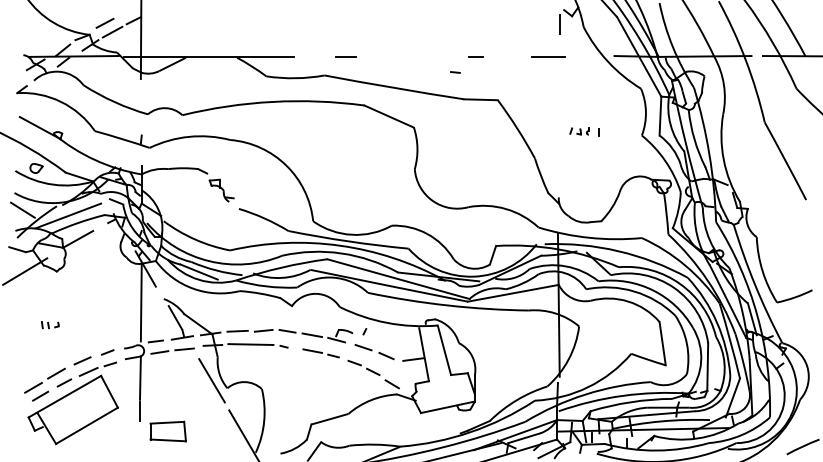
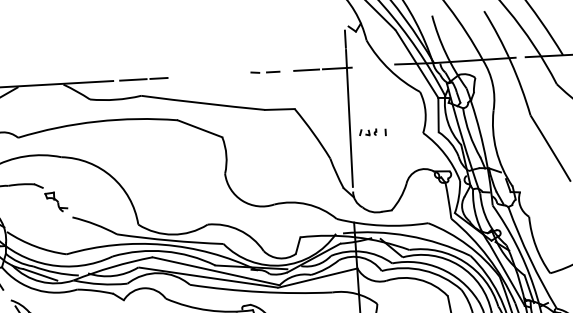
line: (316, 56) -> (133, 79), added
line: (513, 56) -> (306, 69), added
line: (455, 72) -> (255, 72), moved
line: (558, 114) -> (348, 118), added

